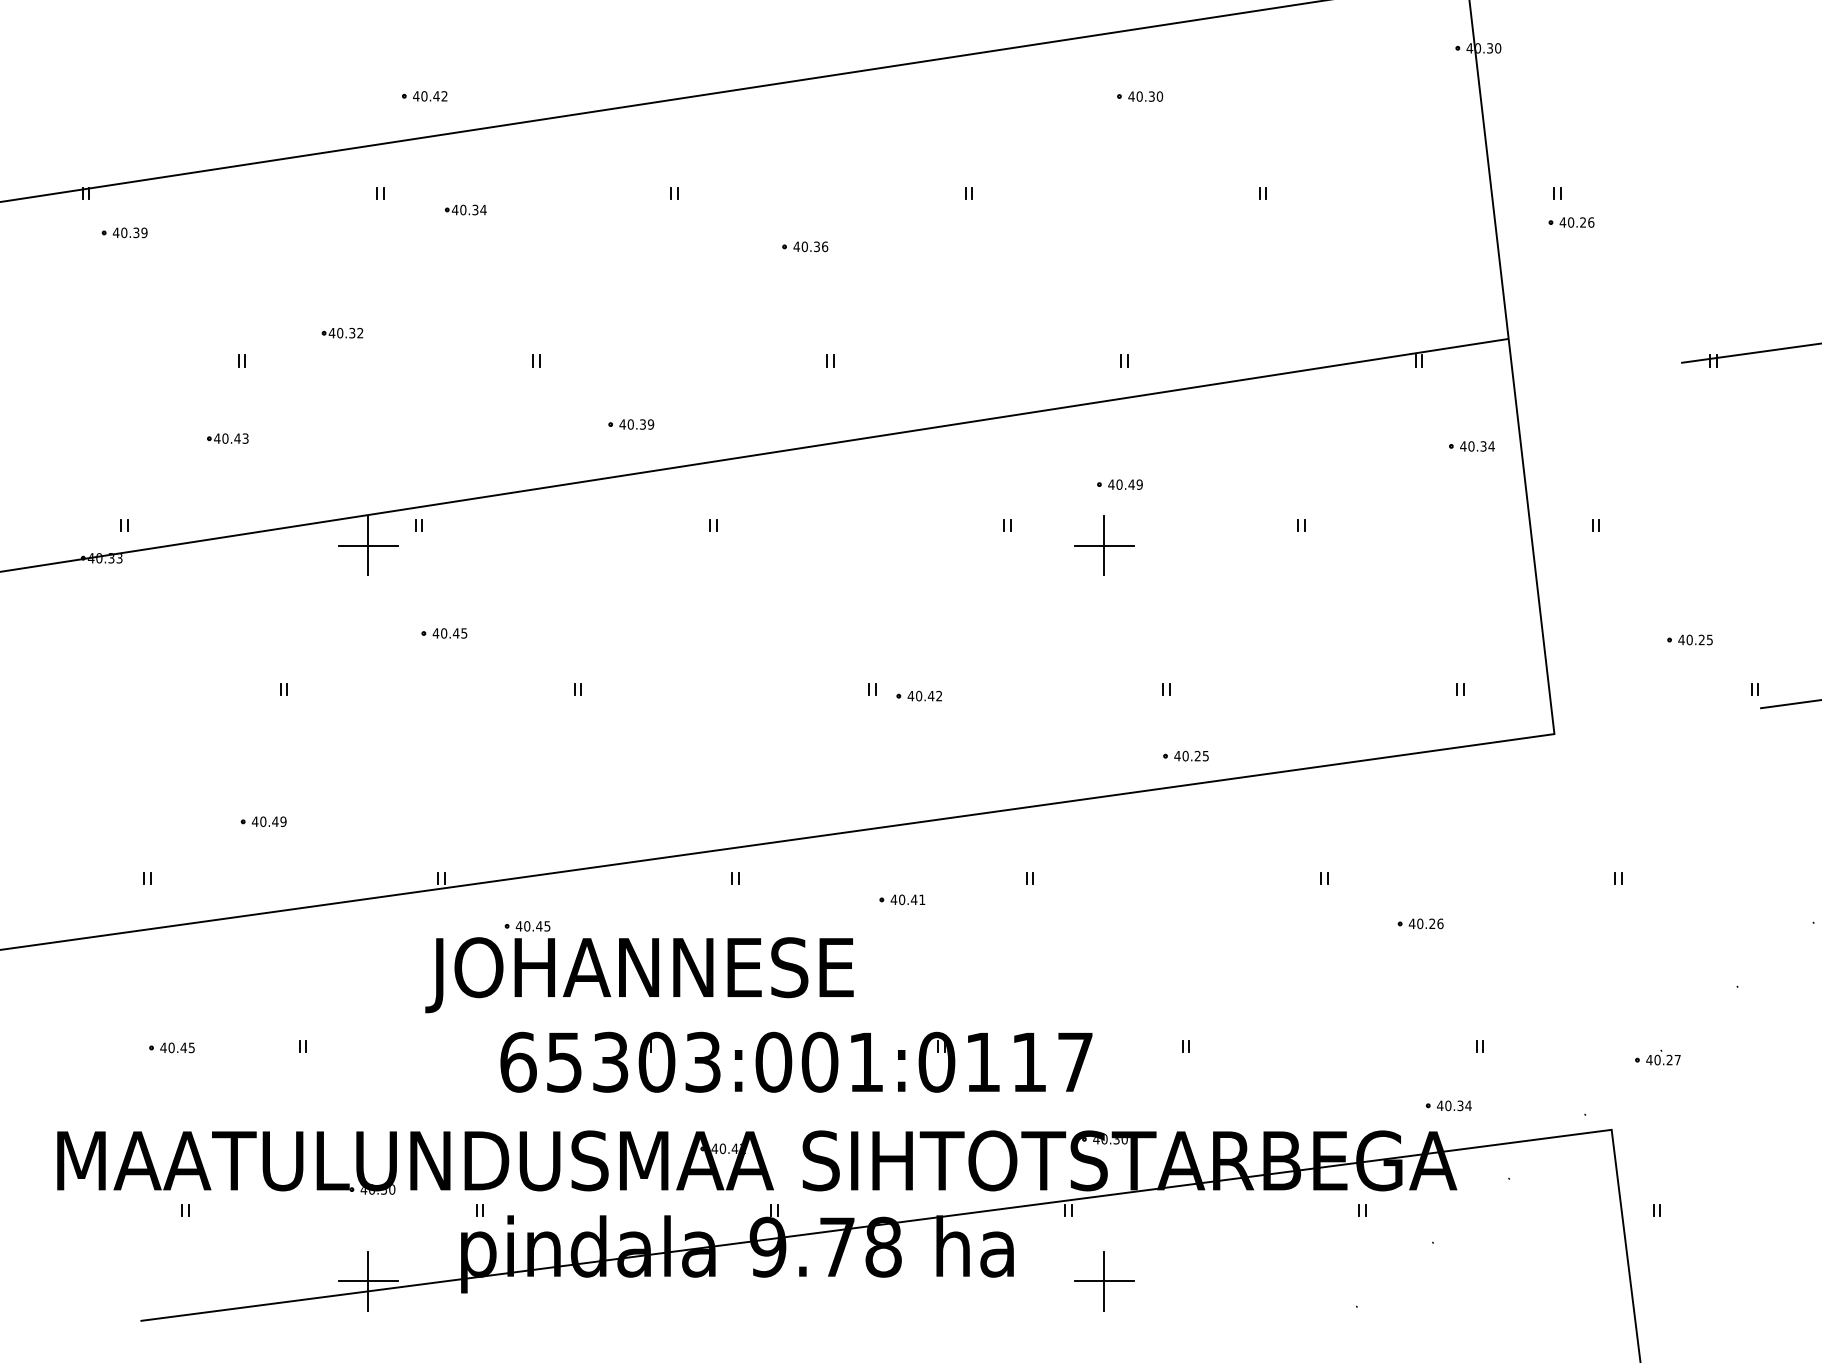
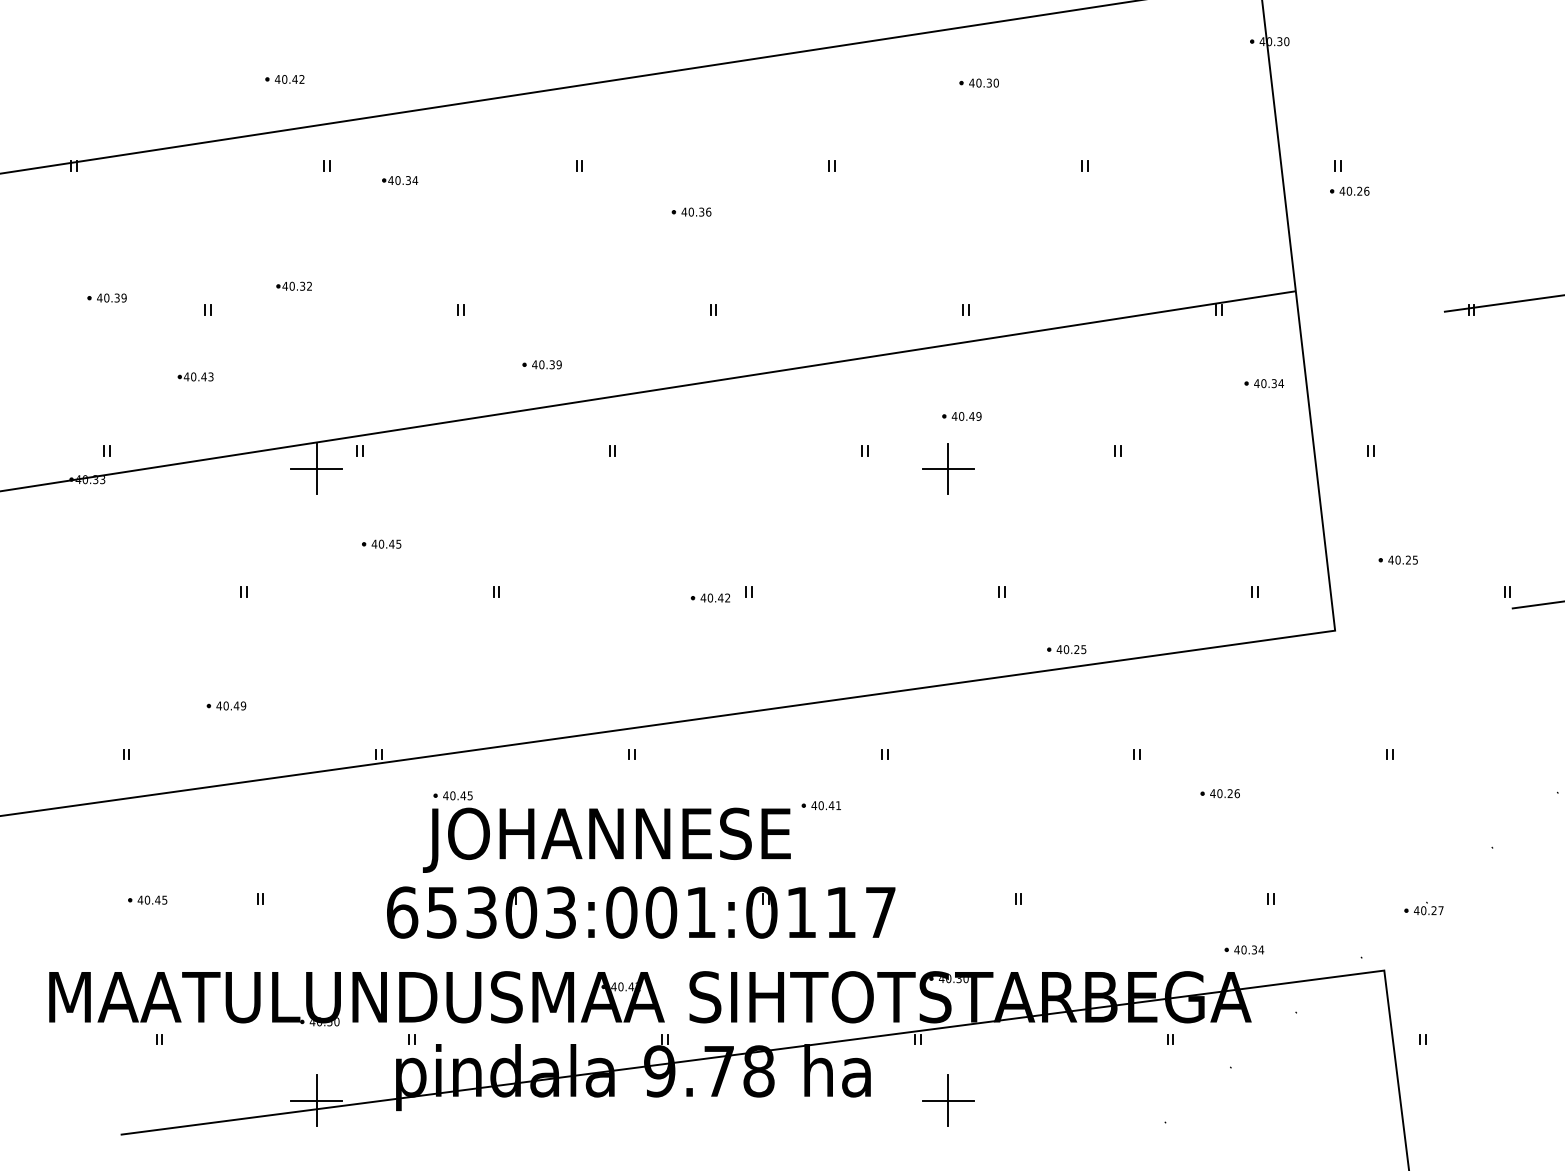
part: (424, 96) -> (284, 79), moved
part: (124, 232) -> (106, 297), moved
part: (1689, 639) -> (1397, 559), moved
part: (918, 695) -> (709, 597), moved
part: (1185, 755) -> (1066, 649), moved
part: (902, 899) -> (821, 805), moved
text: (639, 975) -> (606, 840), moved
part: (796, 1061) -> (641, 911), moved

